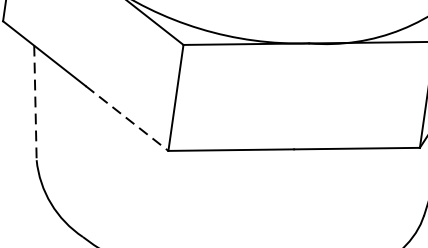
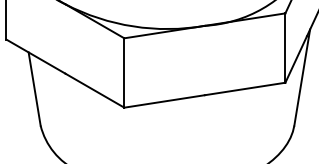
line: (35, 103) -> (34, 89), dashed -> solid
line: (128, 118) -> (95, 90), dashed -> solid

